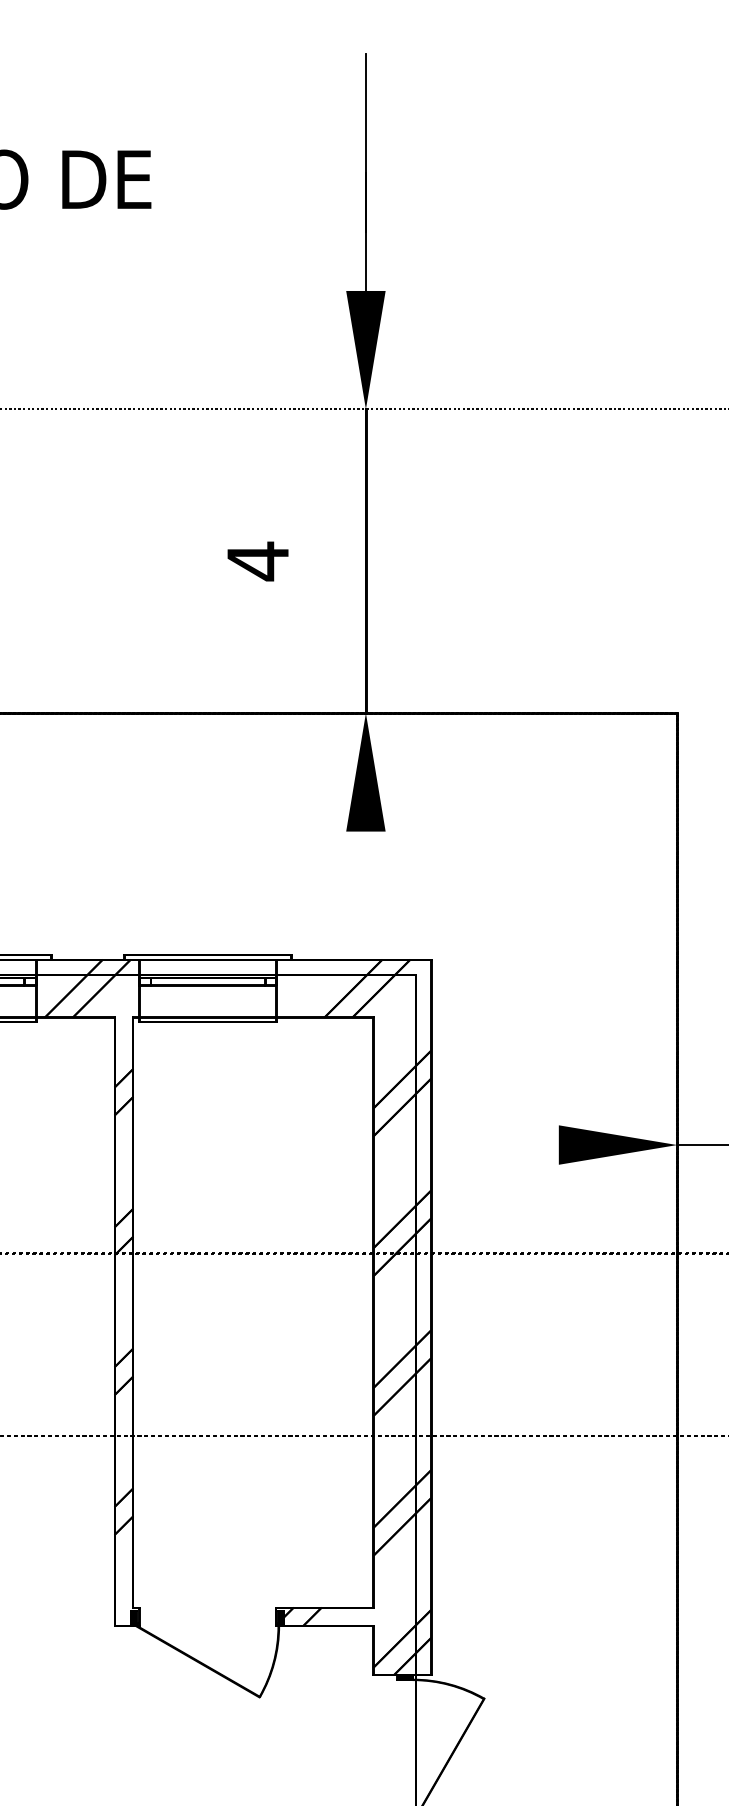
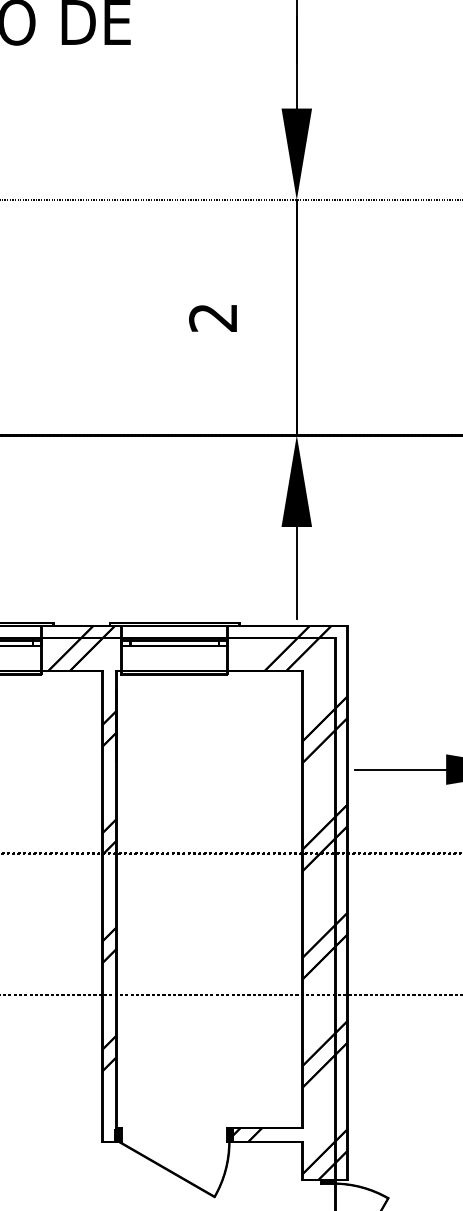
text: (257, 561) -> (212, 317), 4 -> 2
line: (365, 890) -> (296, 572), added
line: (499, 1145) -> (400, 769), added

